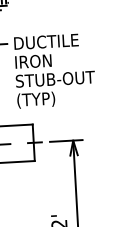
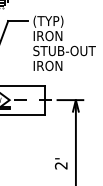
text: (45, 42) -> (58, 21), DUCTILE -> (TYP)
text: (36, 99) -> (48, 66), (TYP) -> IRON

